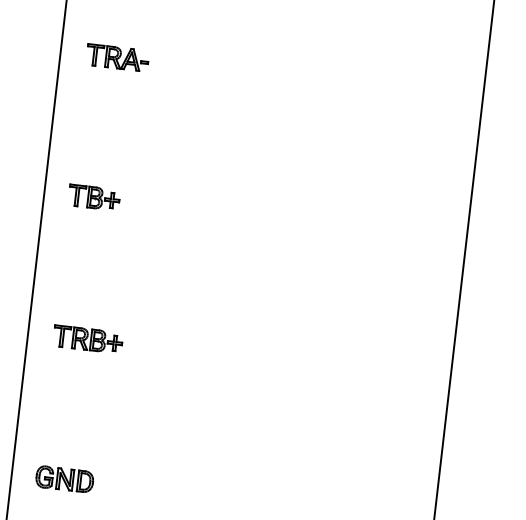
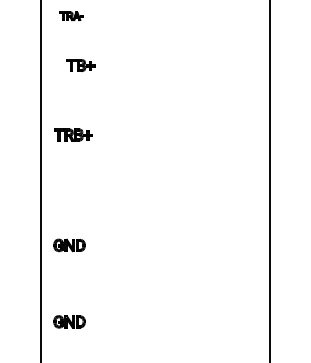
part: (117, 56) -> (71, 15), size x0.7
part: (93, 197) -> (80, 65), moved
part: (88, 338) -> (73, 134), moved

